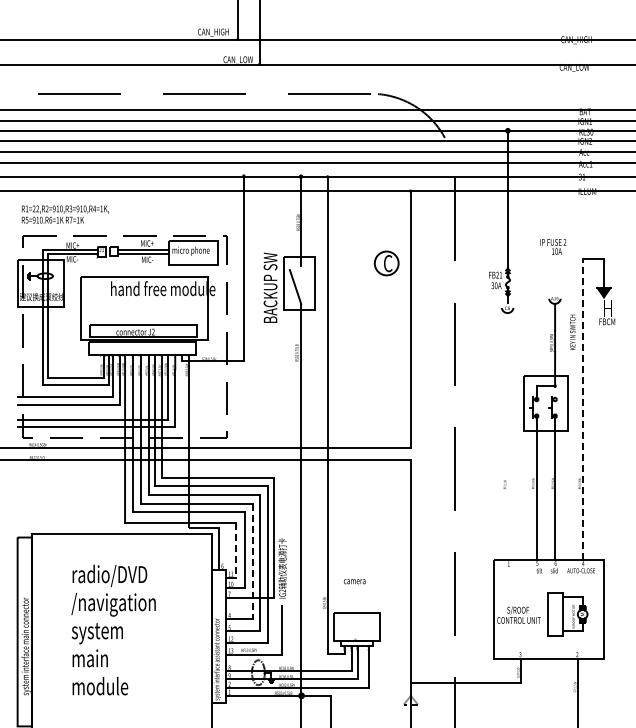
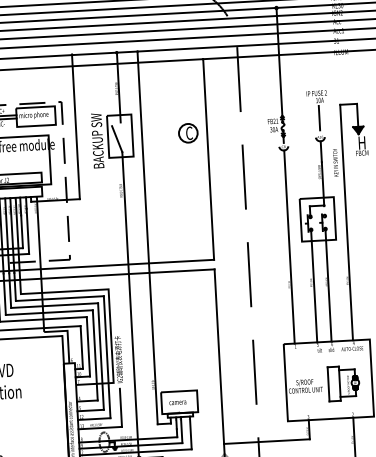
part: (386, 263) -> (188, 133), moved
line: (555, 273) -> (319, 117), added
line: (582, 409) -> (346, 222), dashed -> solid
line: (507, 436) -> (289, 247), added
line: (236, 550) -> (82, 347), dashed -> solid
line: (252, 561) -> (95, 355), dashed -> solid
text: (354, 581) -> (177, 402), moved

